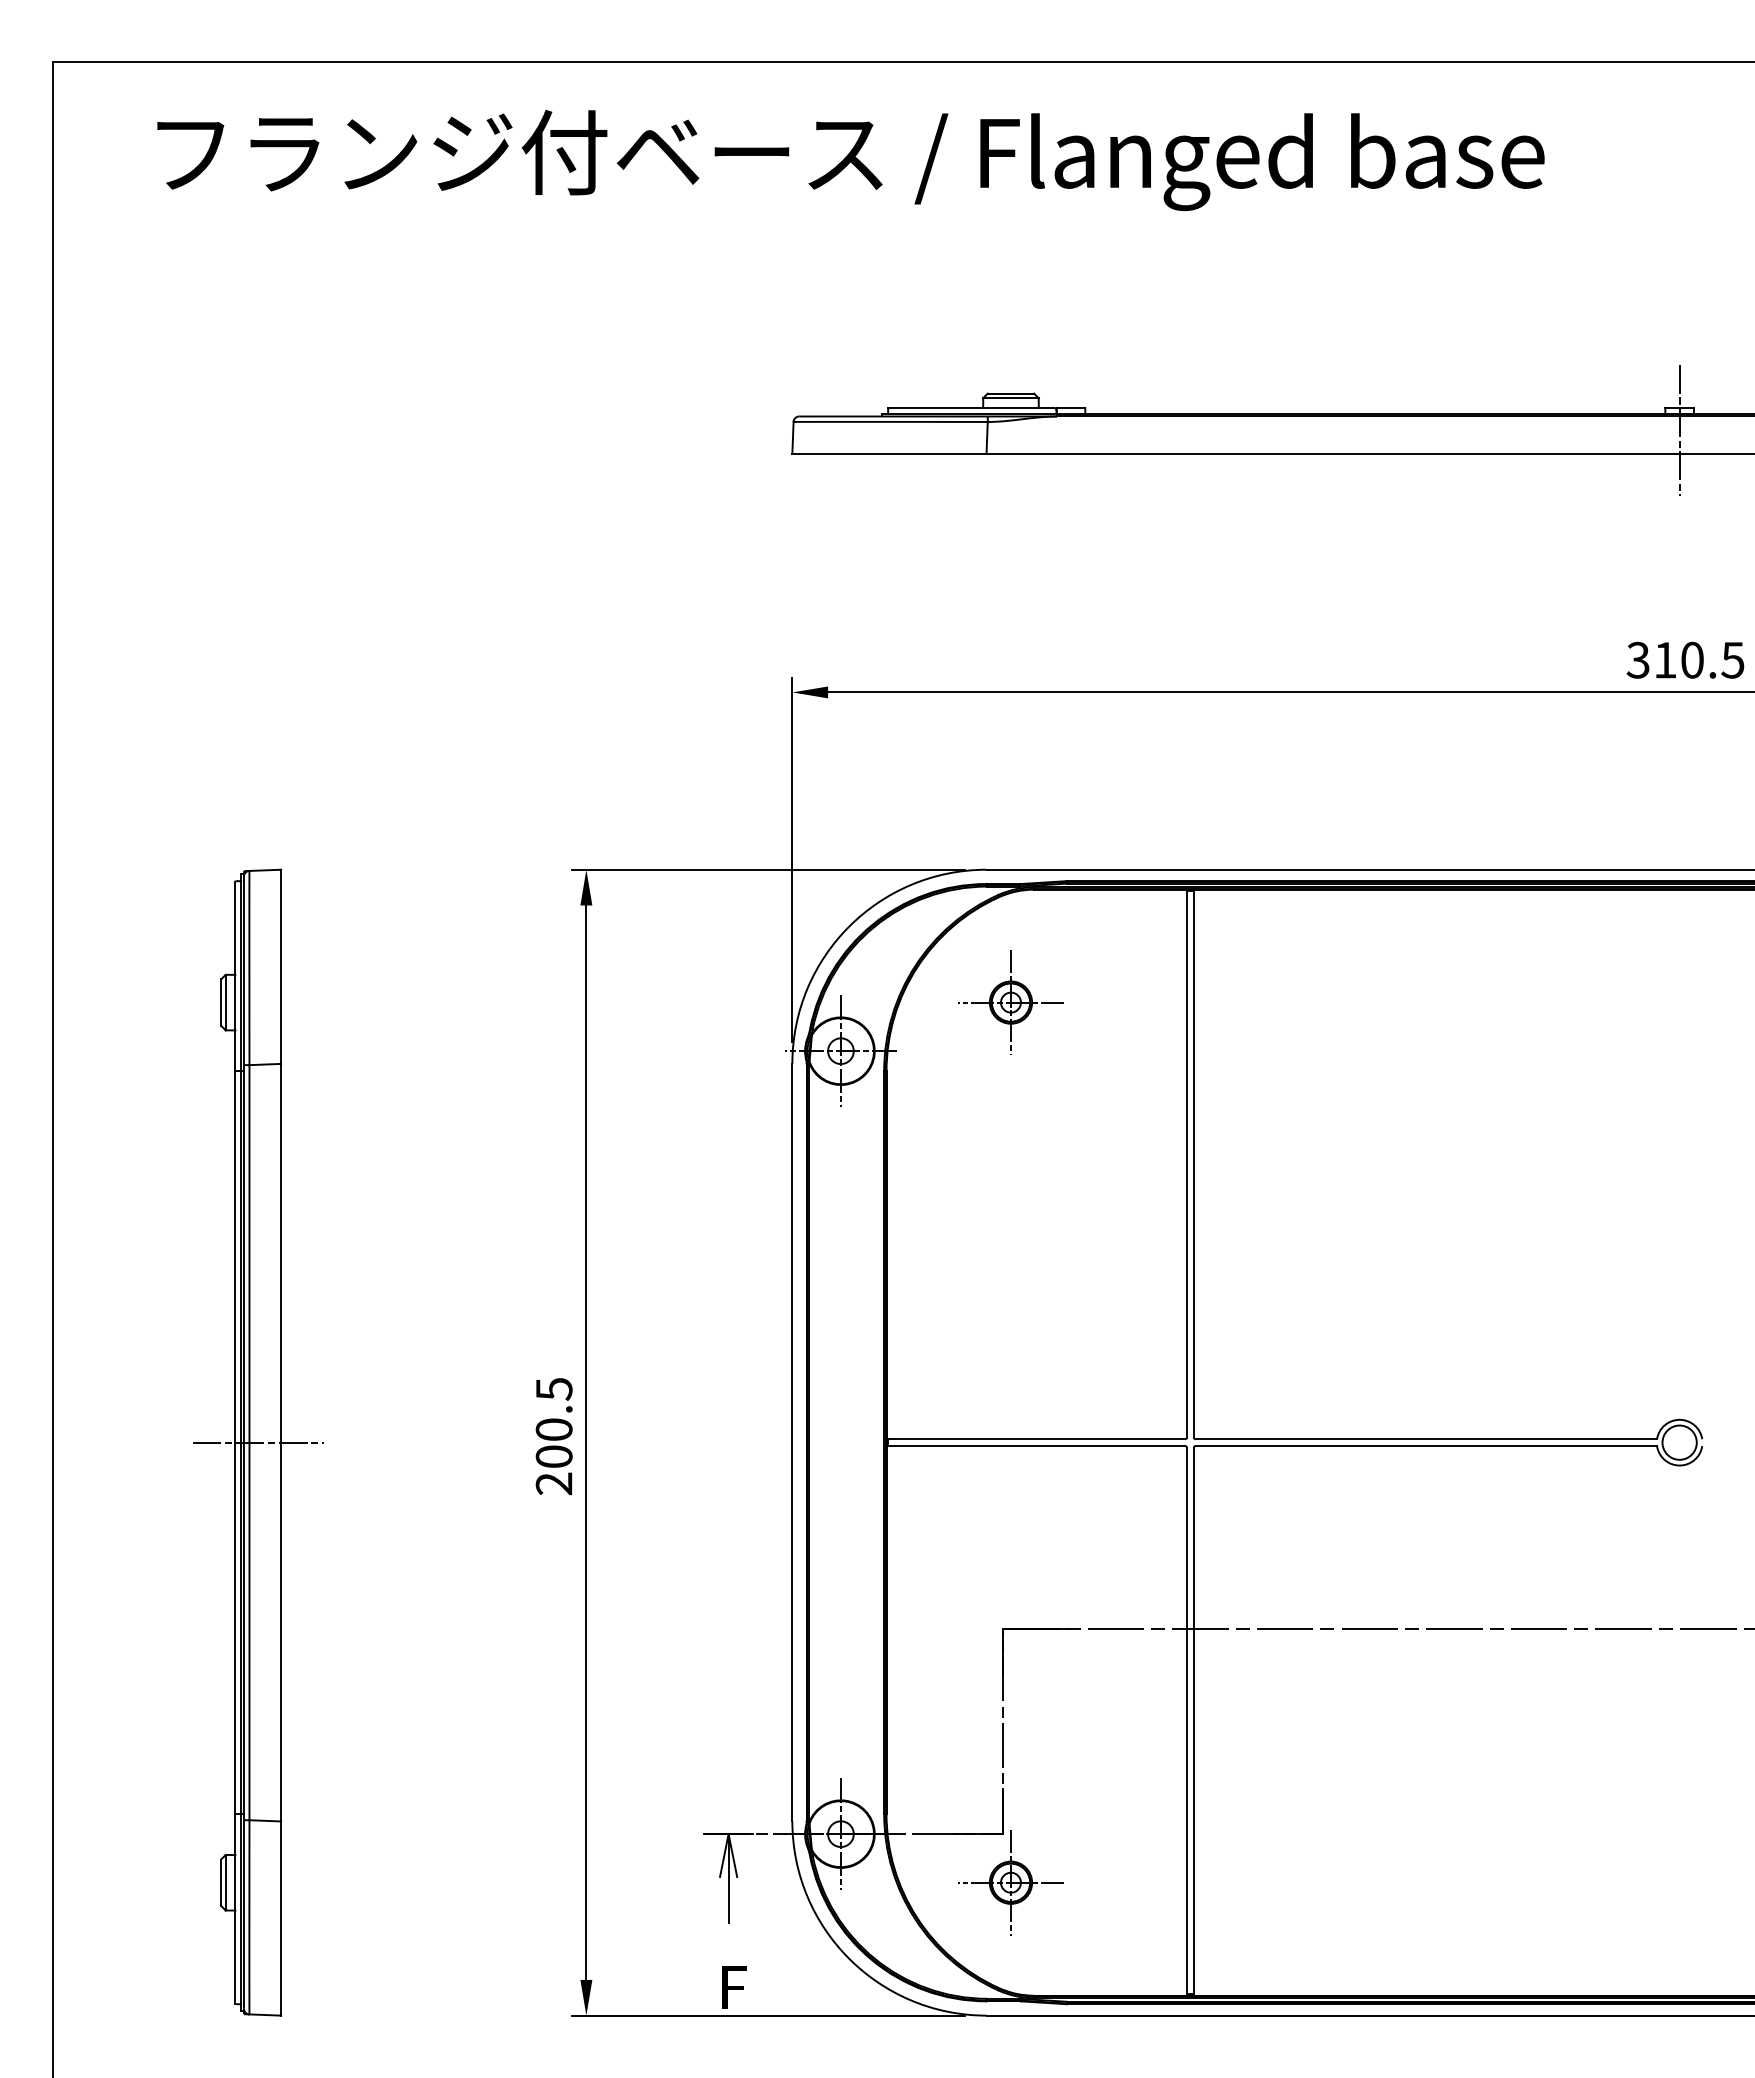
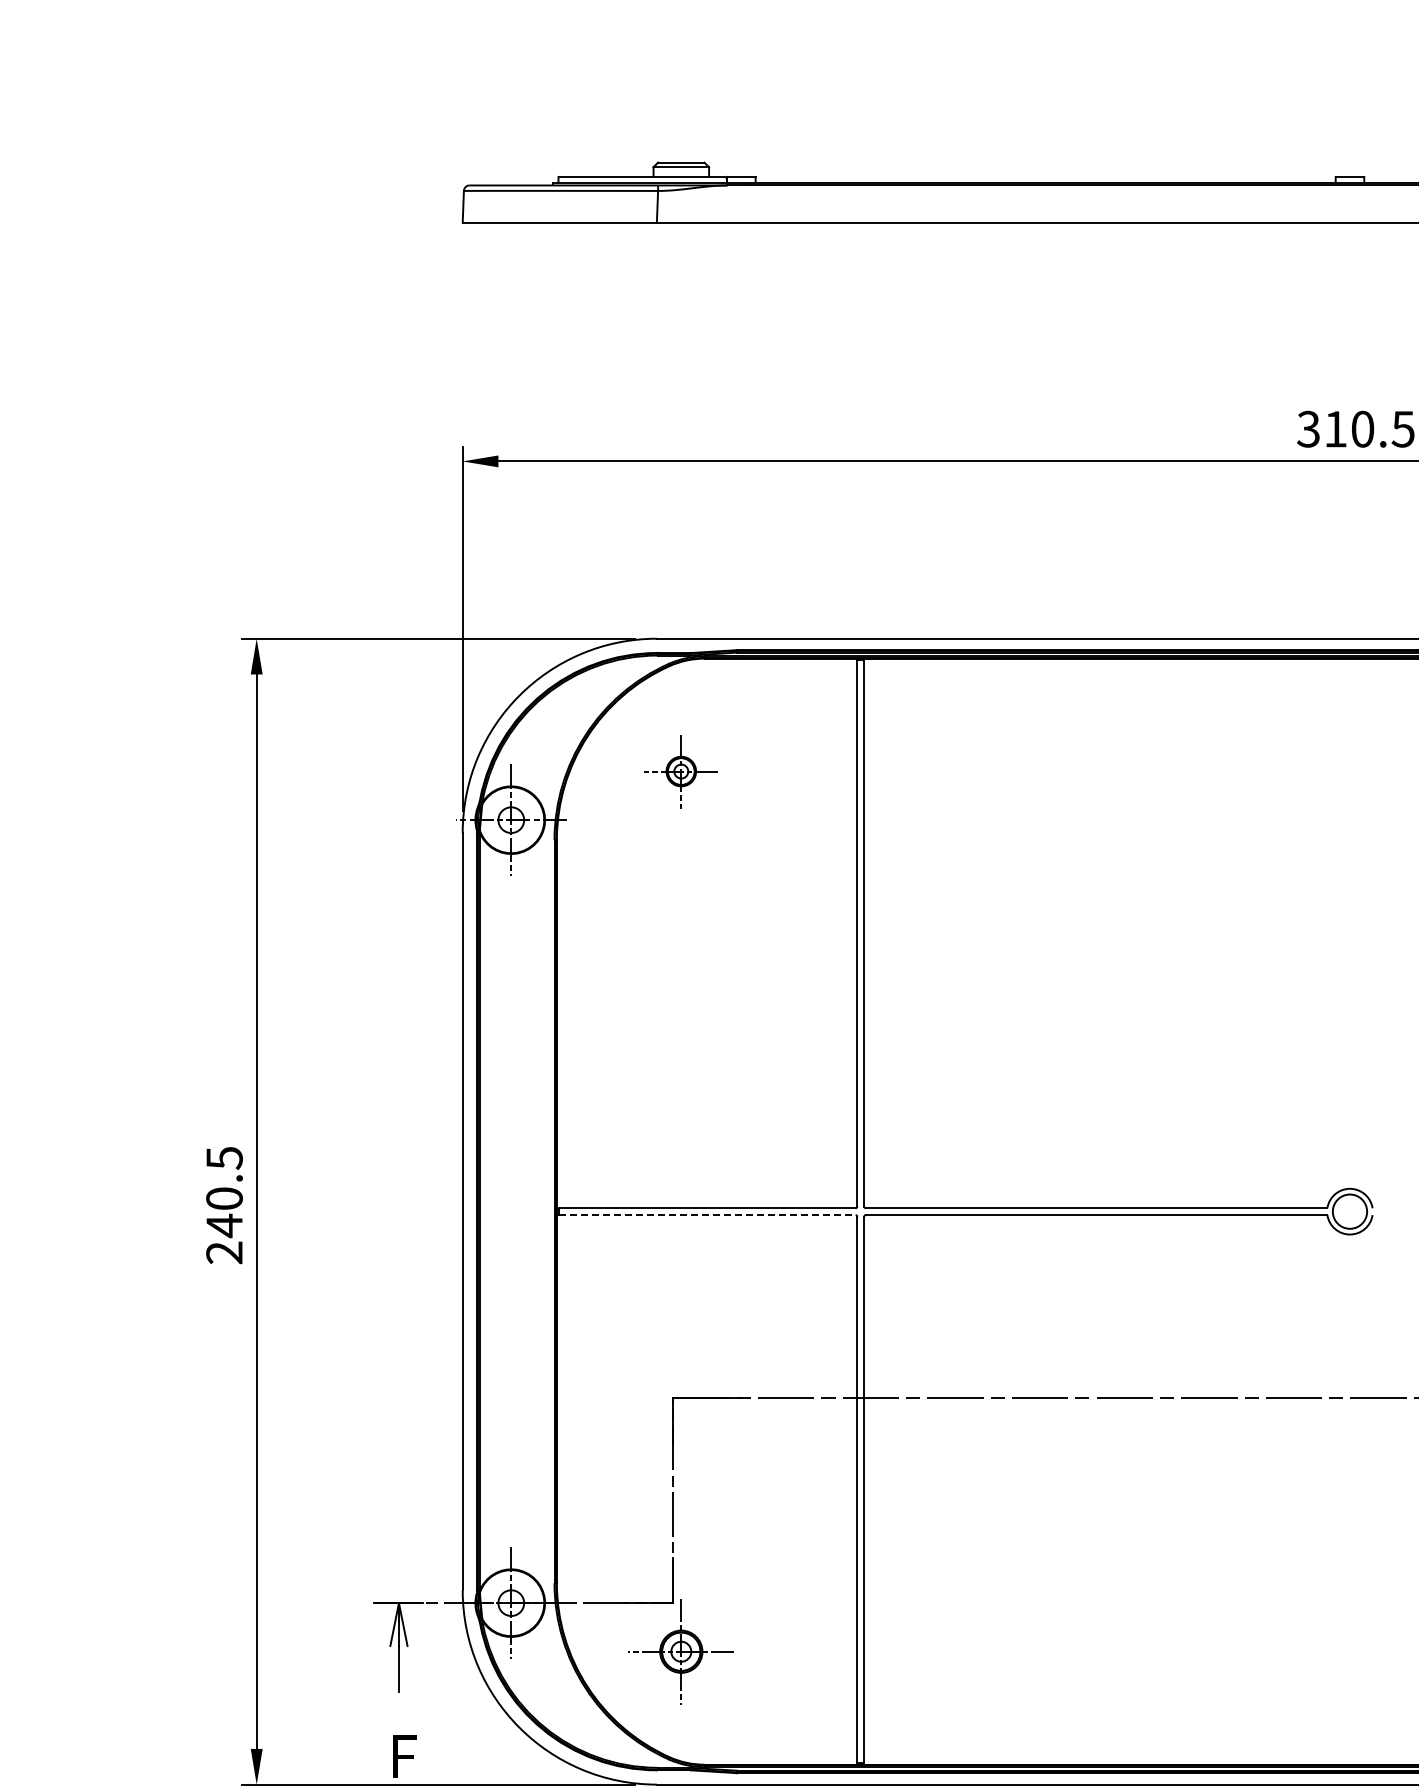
line: (1679, 430) -> (1349, 199), removed
part: (1010, 1002) -> (680, 771), size x0.7
line: (1036, 1446) -> (706, 1215), solid -> dashed
text: (553, 1456) -> (223, 1225), 200.5 -> 240.5

